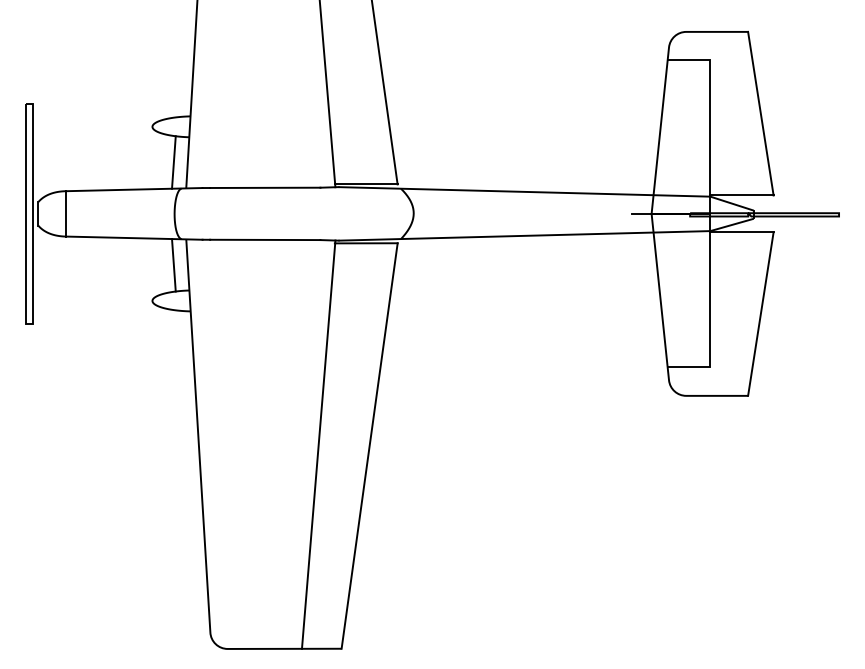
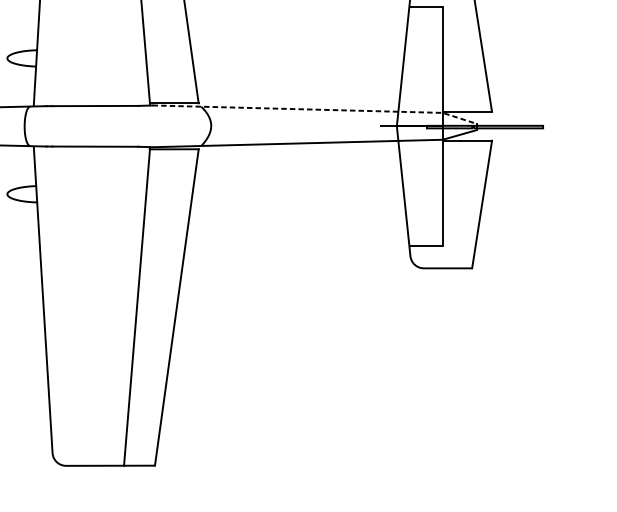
line: (173, 162) -> (23, 86), removed
line: (547, 192) -> (315, 109), solid -> dashed
line: (173, 265) -> (23, 166), removed

